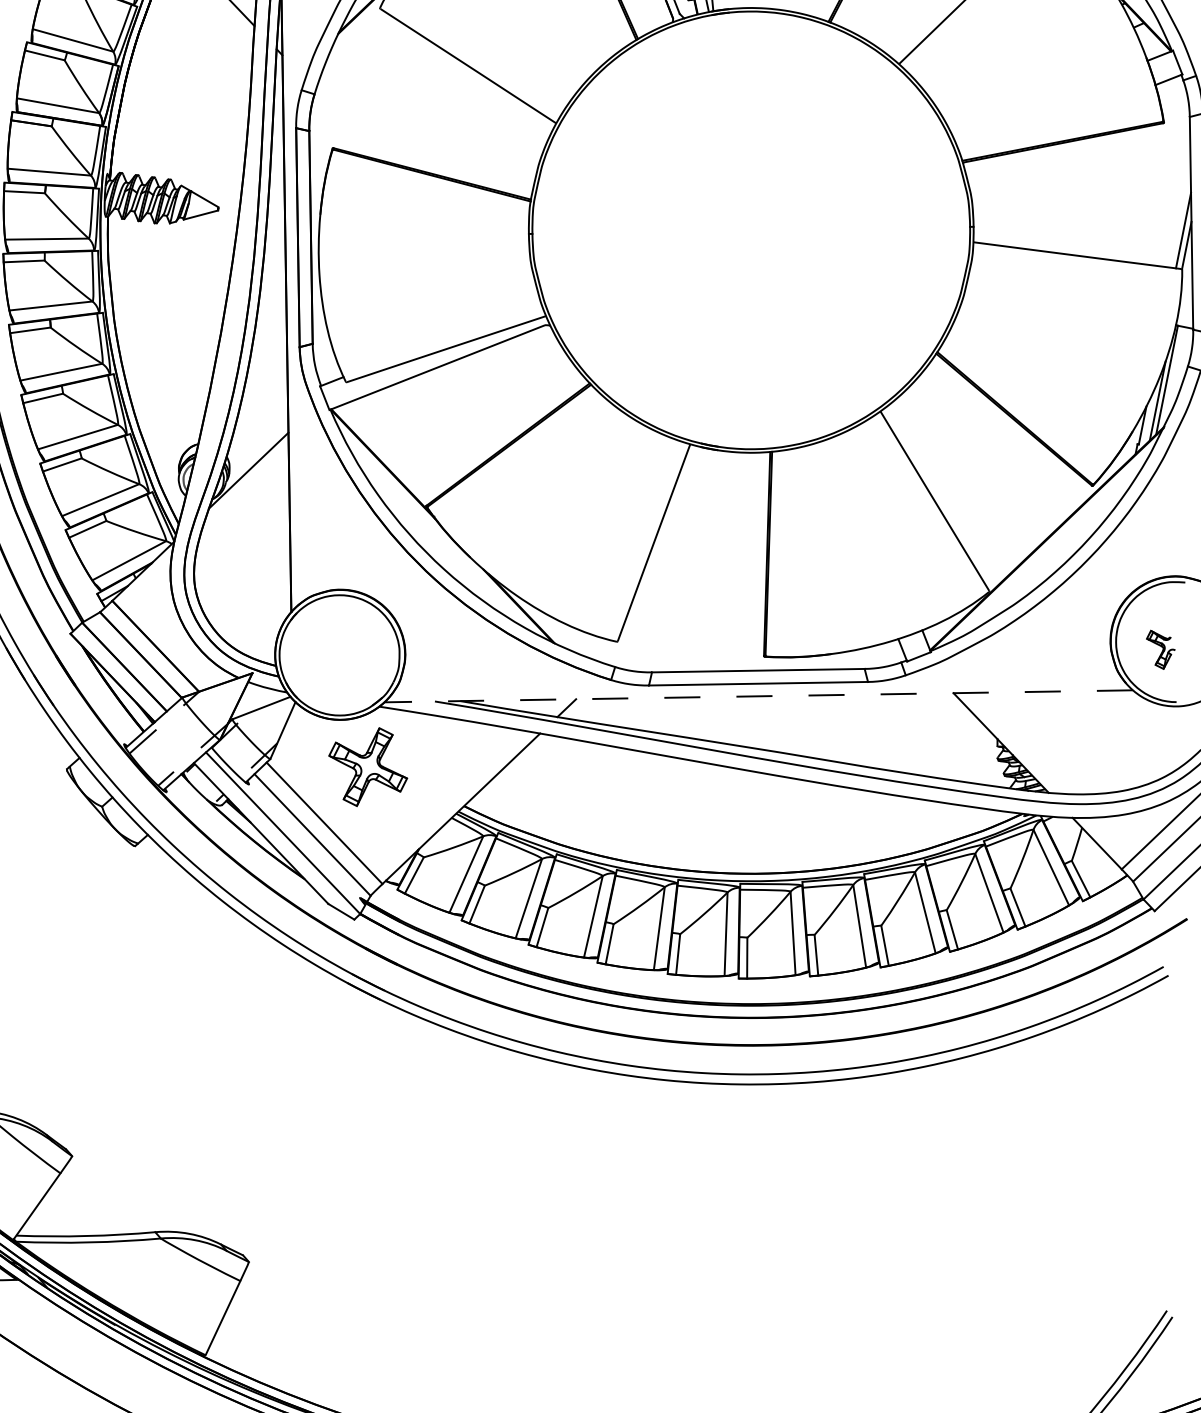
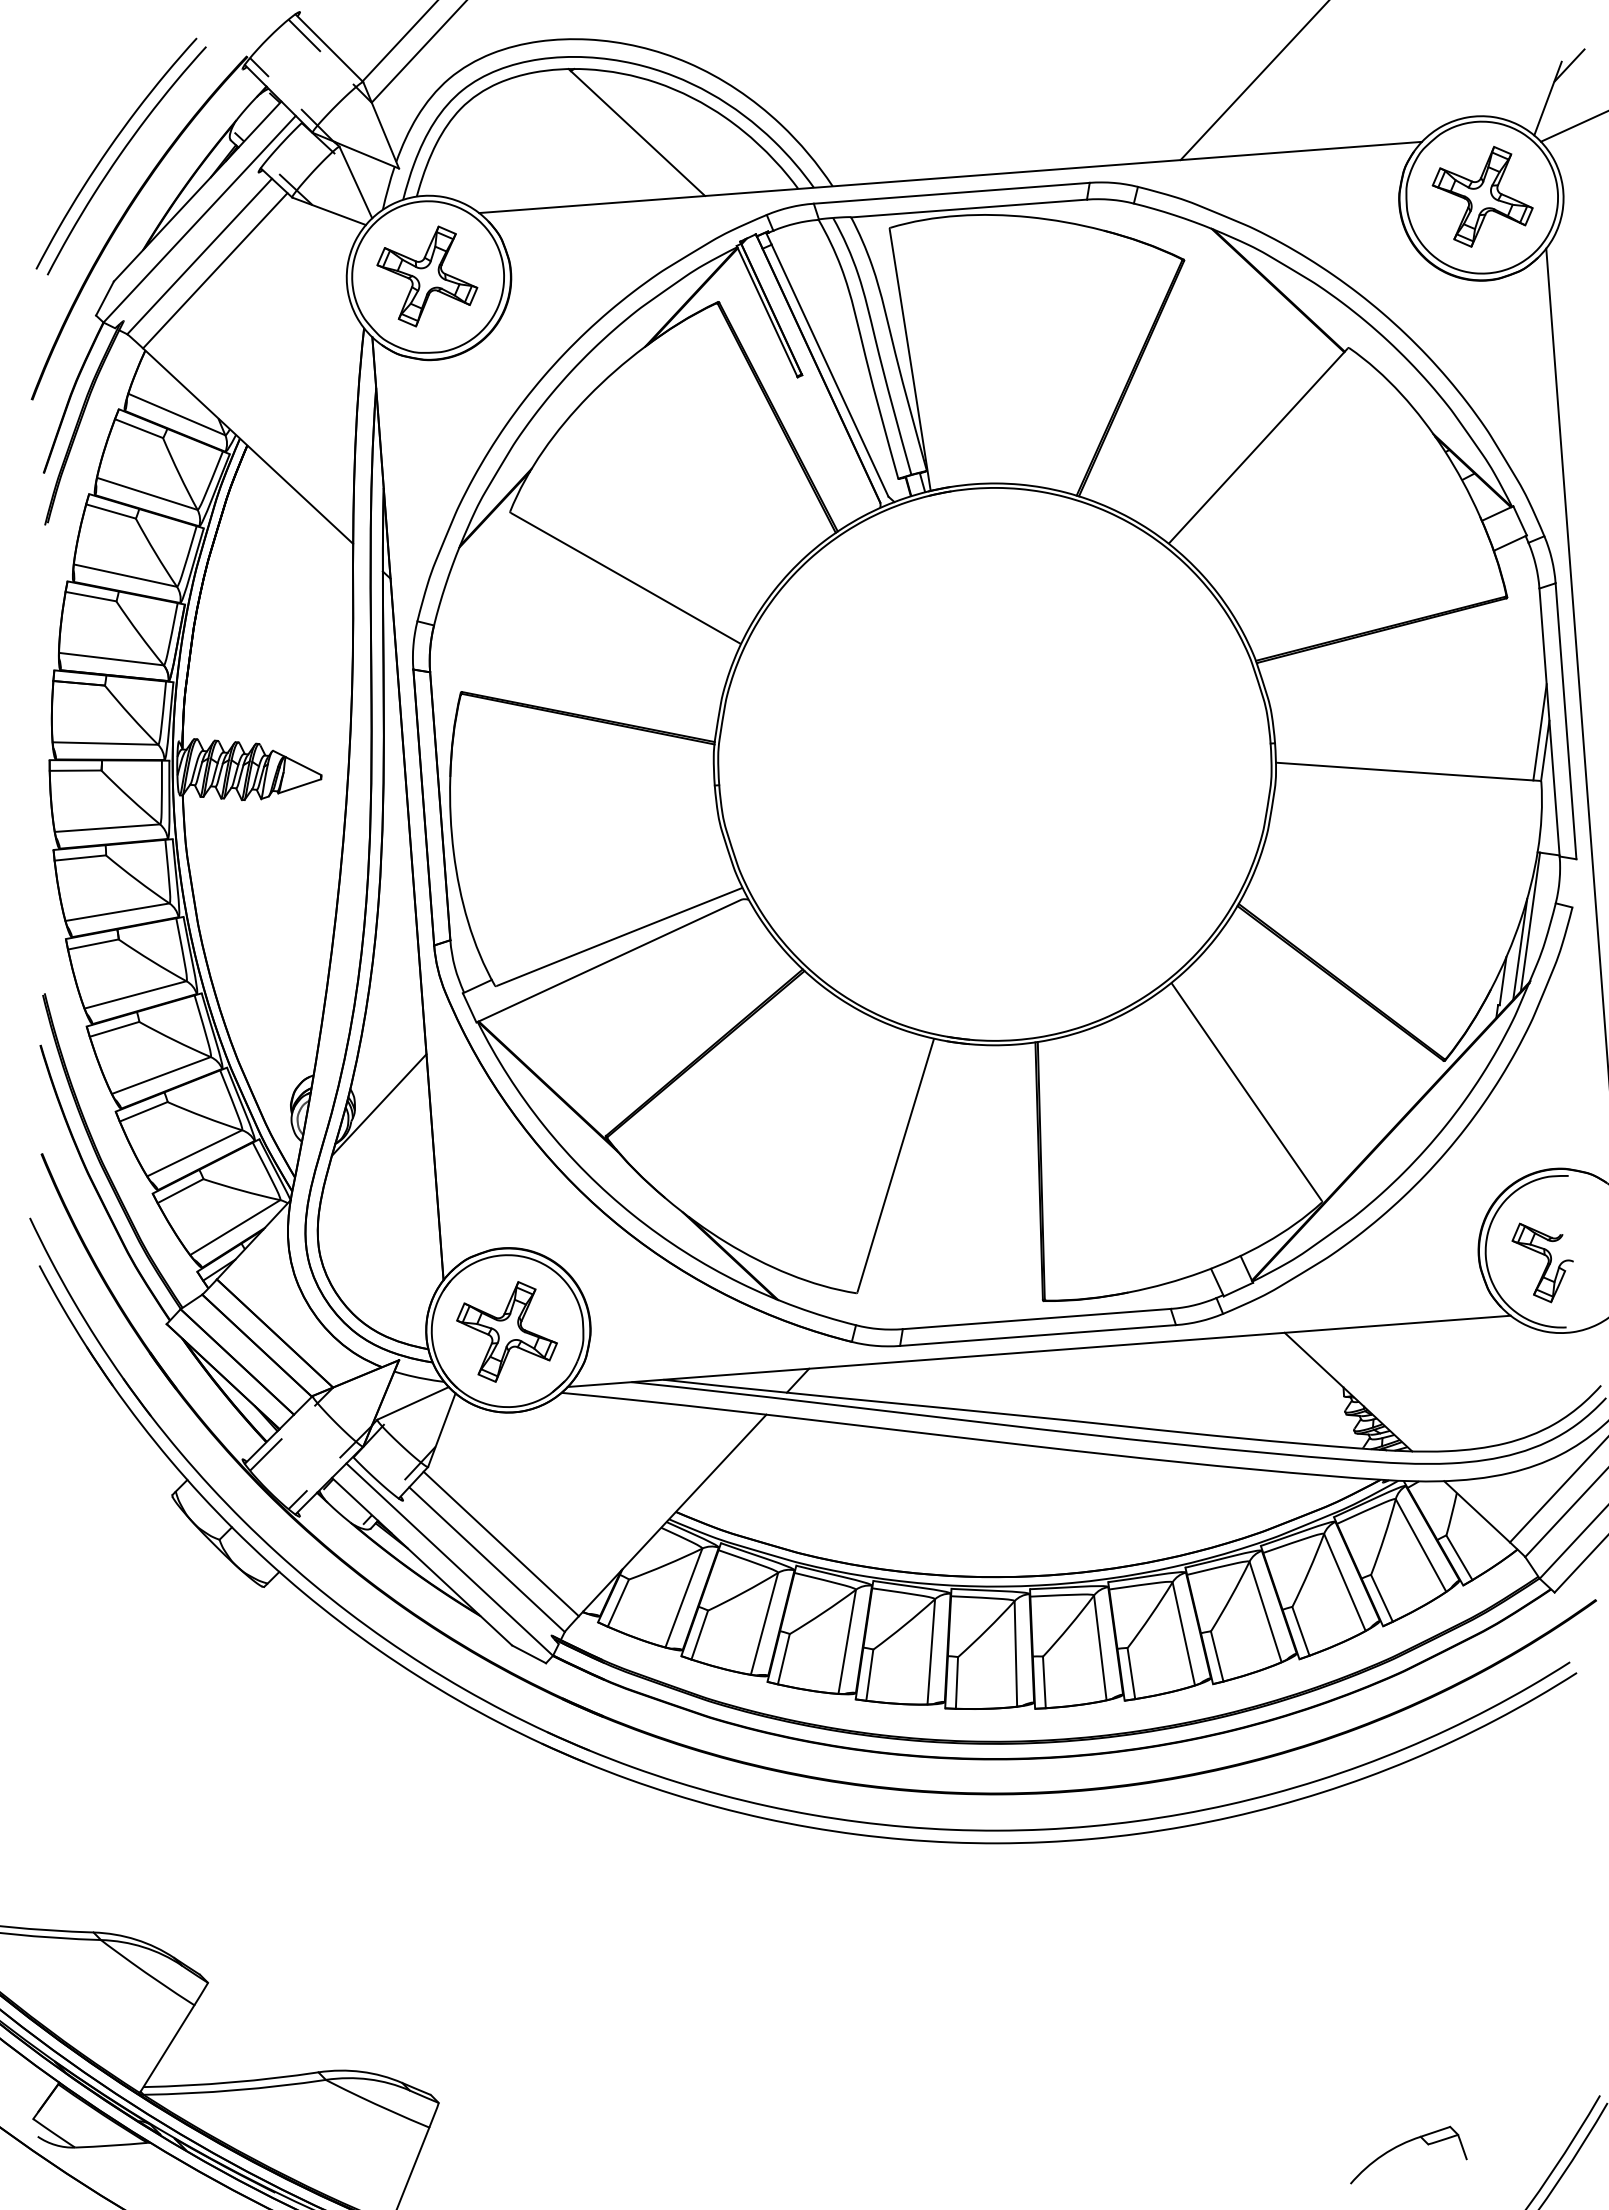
part: (1160, 649) -> (1542, 1262), size x1.67
line: (758, 696) -> (1039, 1351), dashed -> solid
part: (367, 766) -> (506, 1331), moved
part: (1010, 1340) -> (1404, 2144), added

